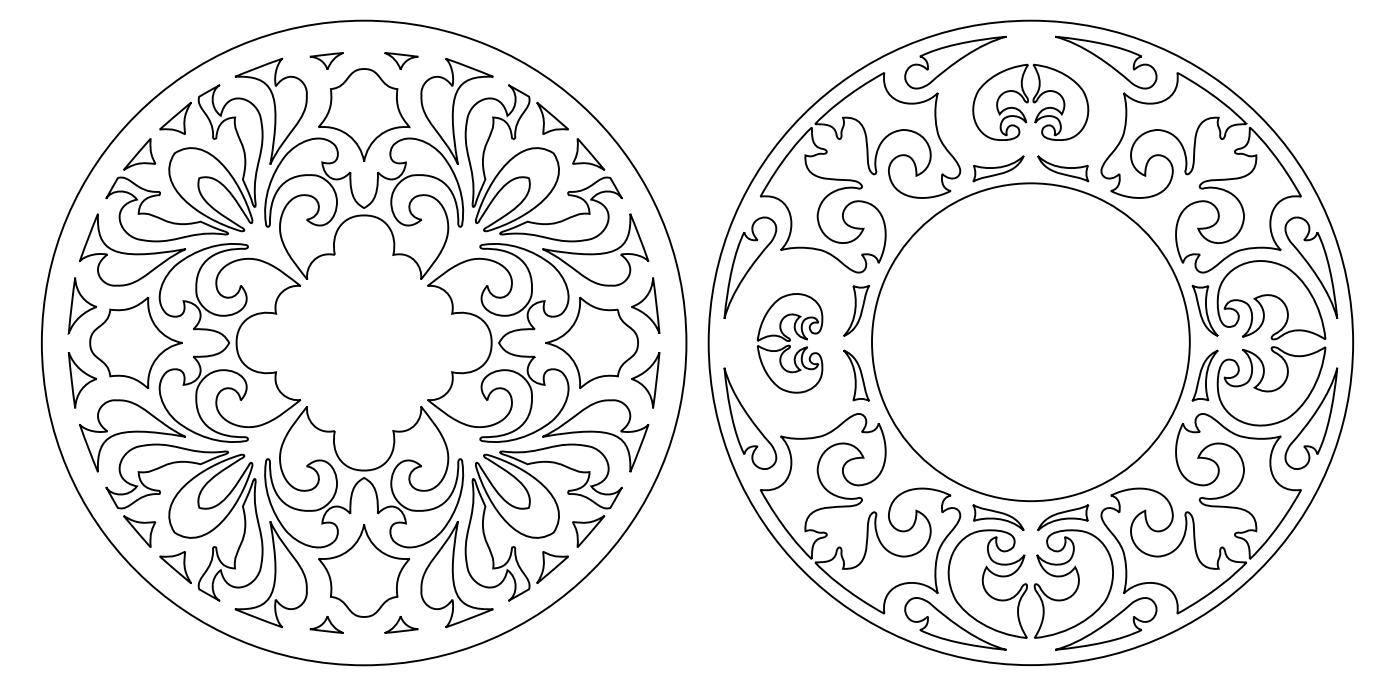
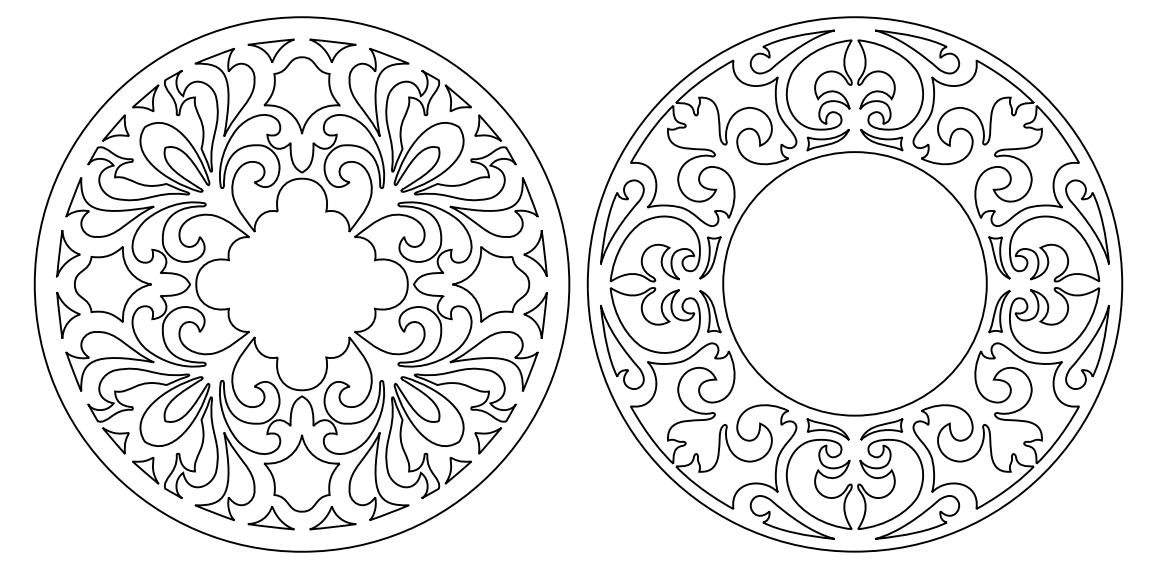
part: (326, 60) -> (270, 50), size x1.67
part: (401, 60) -> (333, 50), size x1.67
part: (1030, 102) -> (854, 85), size x1.43
part: (789, 343) -> (654, 284), size x1.67
part: (326, 624) -> (270, 517), size x1.67
part: (401, 624) -> (333, 517), size x1.67

